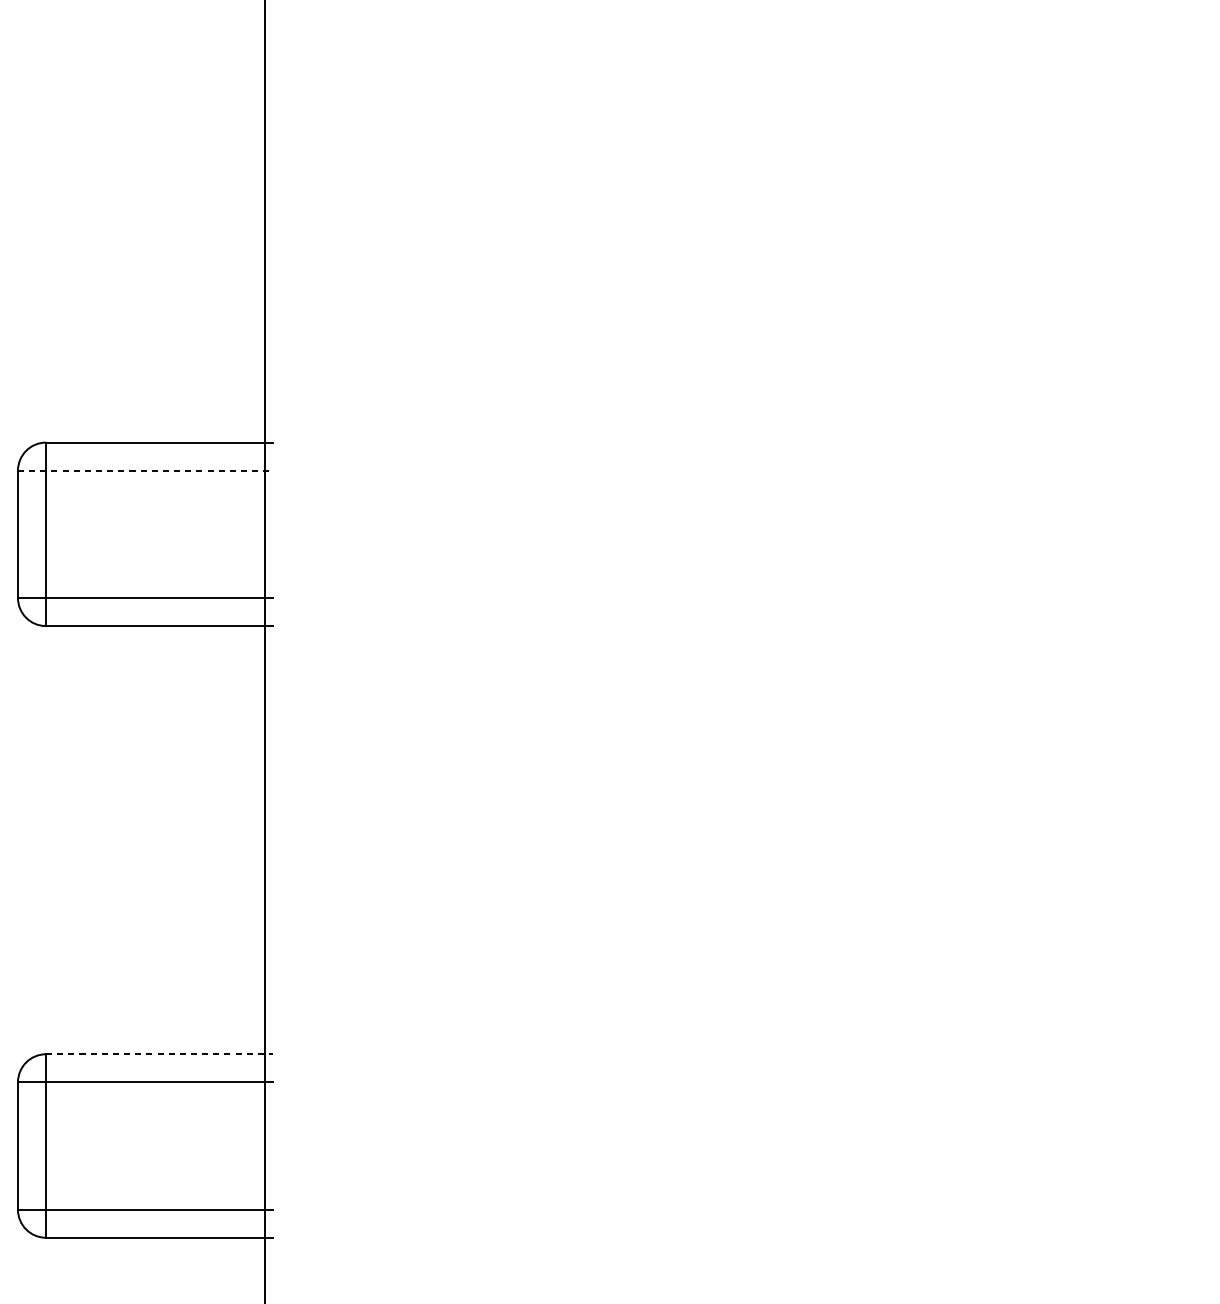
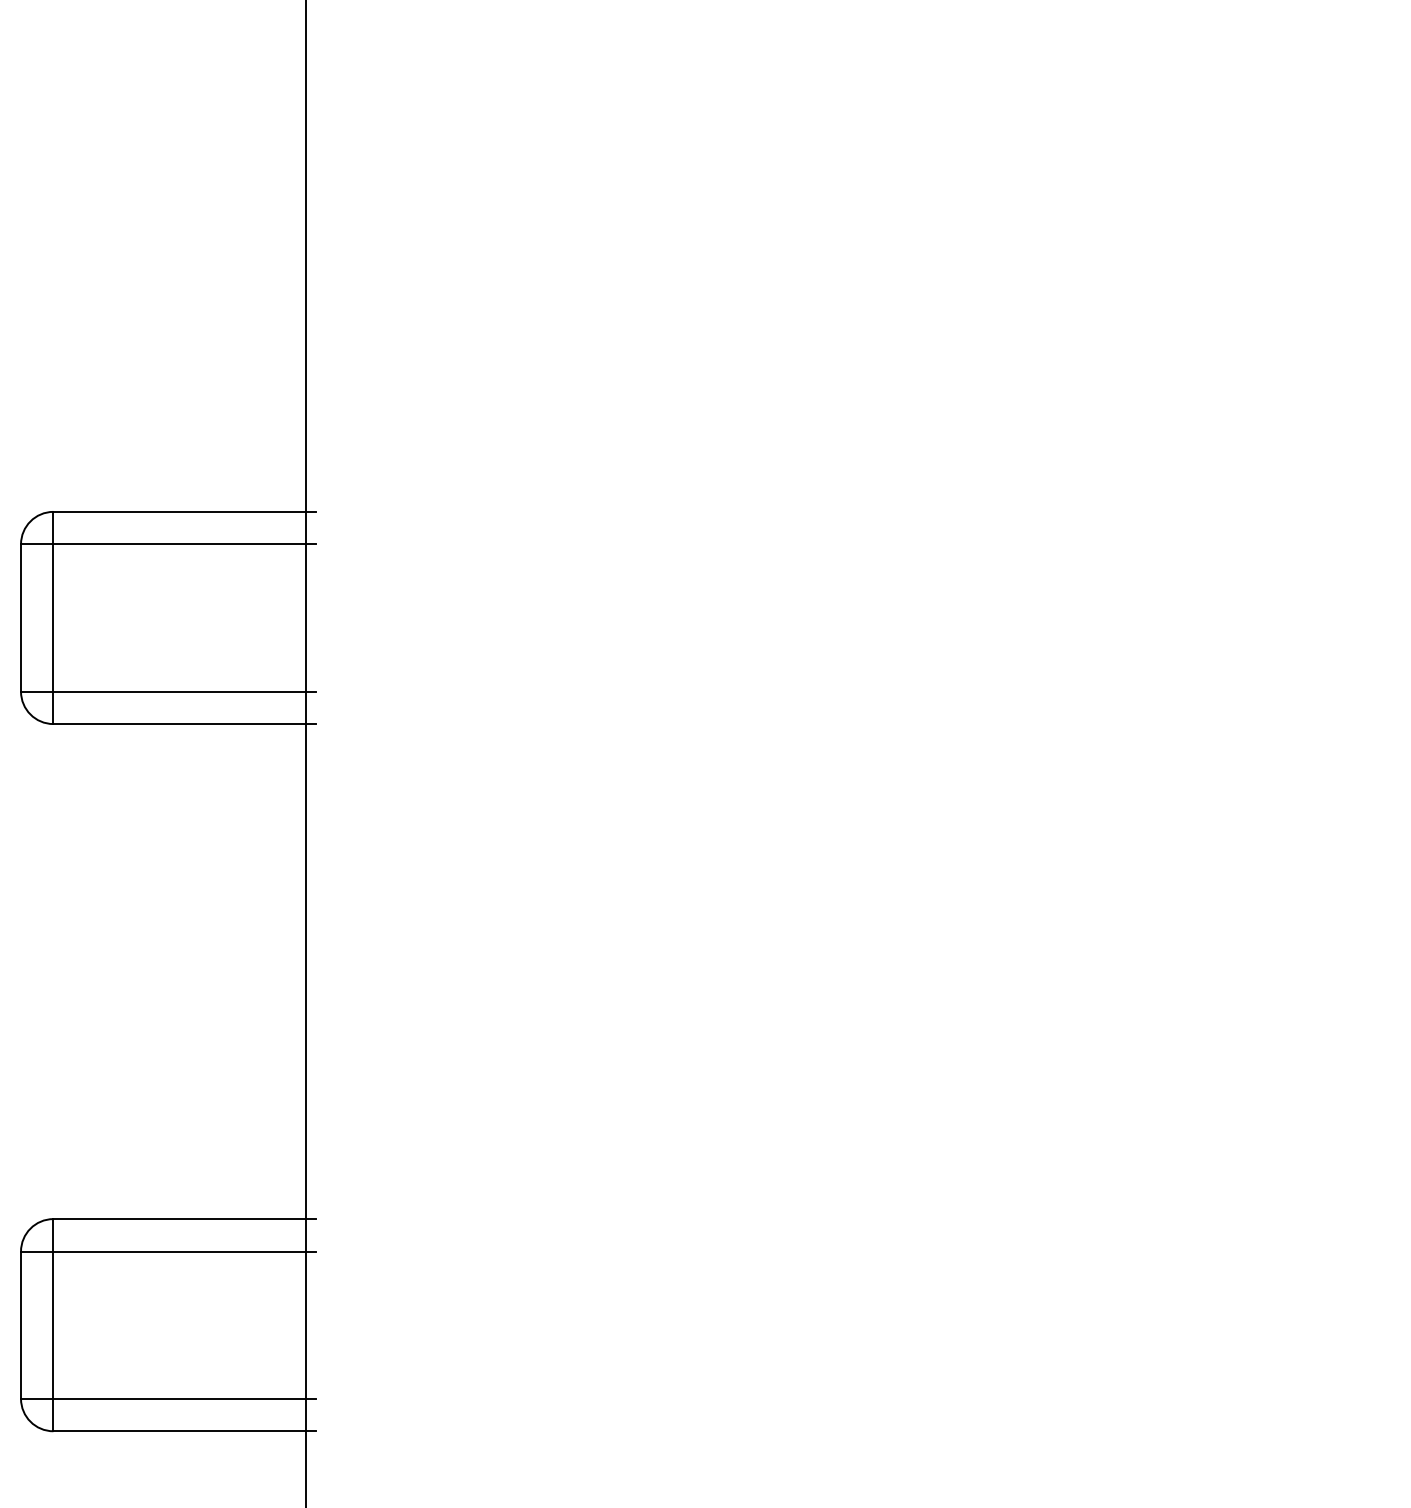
line: (145, 470) -> (168, 544), dashed -> solid
line: (160, 1054) -> (185, 1219), dashed -> solid

